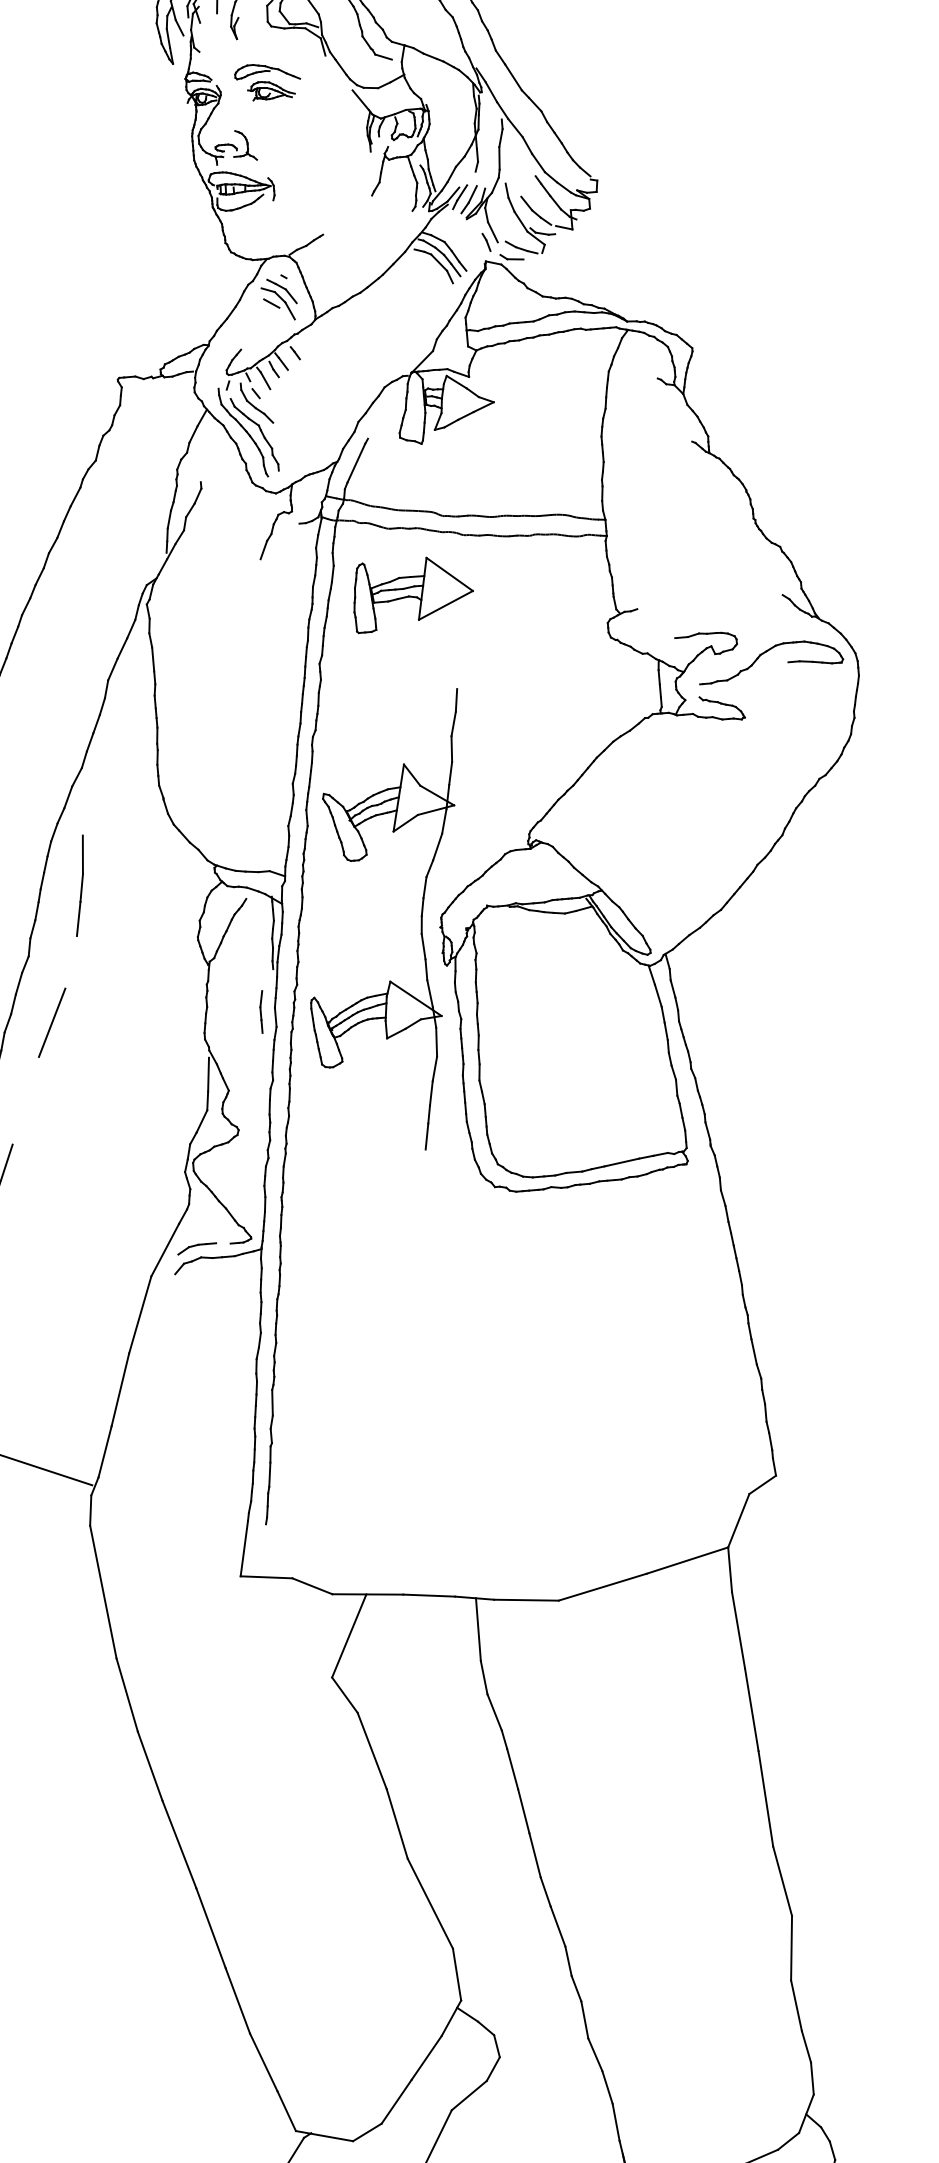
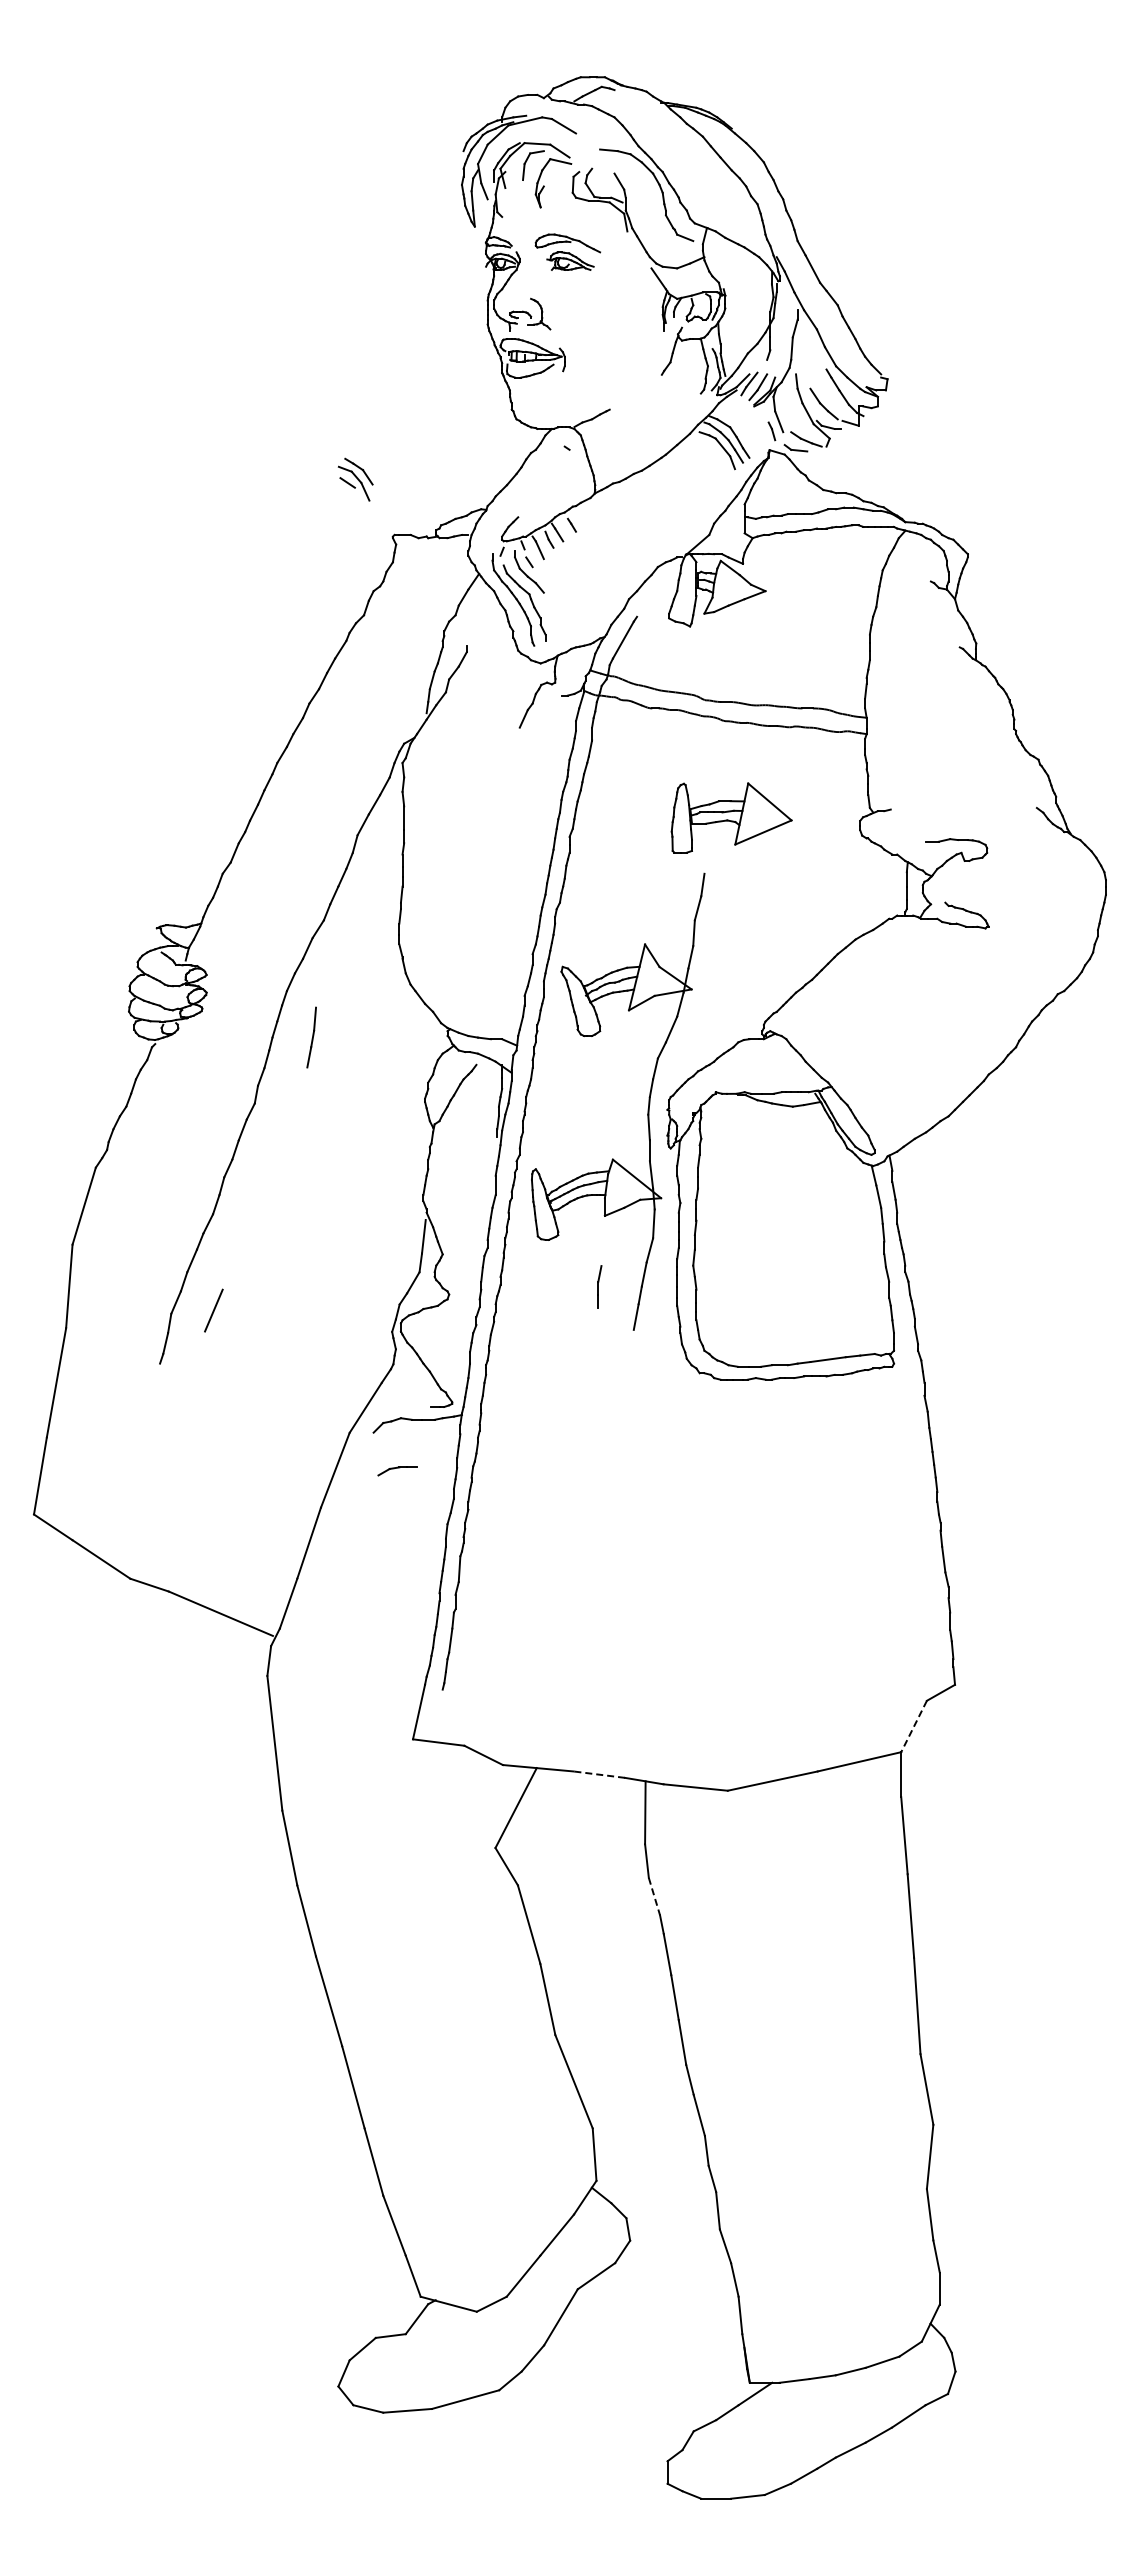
part: (279, 299) -> (355, 479), moved
part: (412, 593) -> (731, 817), moved
part: (765, 653) -> (1014, 864), removed
part: (79, 885) -> (311, 1037), size x0.6
part: (261, 1011) -> (599, 1286), moved
line: (52, 1022) -> (272, 1171), removed
part: (197, 1249) -> (397, 1471), moved
line: (739, 1520) -> (914, 1726), solid -> dashed
line: (429, 1595) -> (599, 1774), solid -> dashed
line: (494, 1712) -> (654, 1896), solid -> dashed

